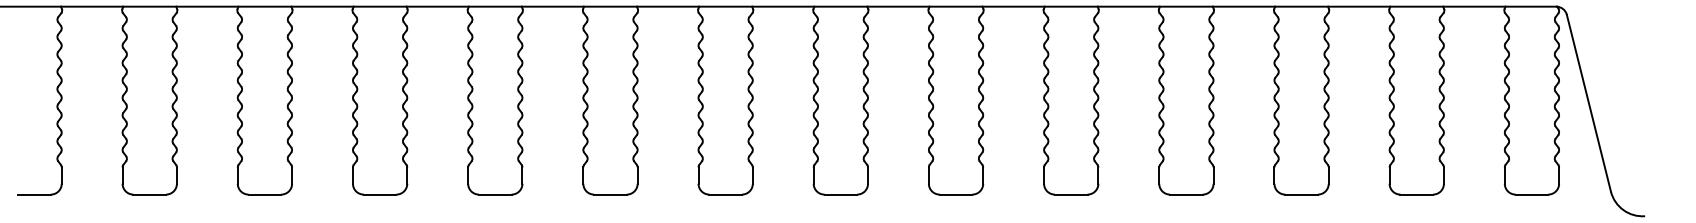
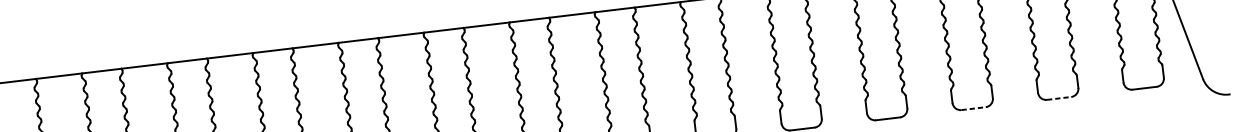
line: (1302, 194) -> (974, 108), solid -> dashed
line: (1417, 194) -> (1059, 98), solid -> dashed

